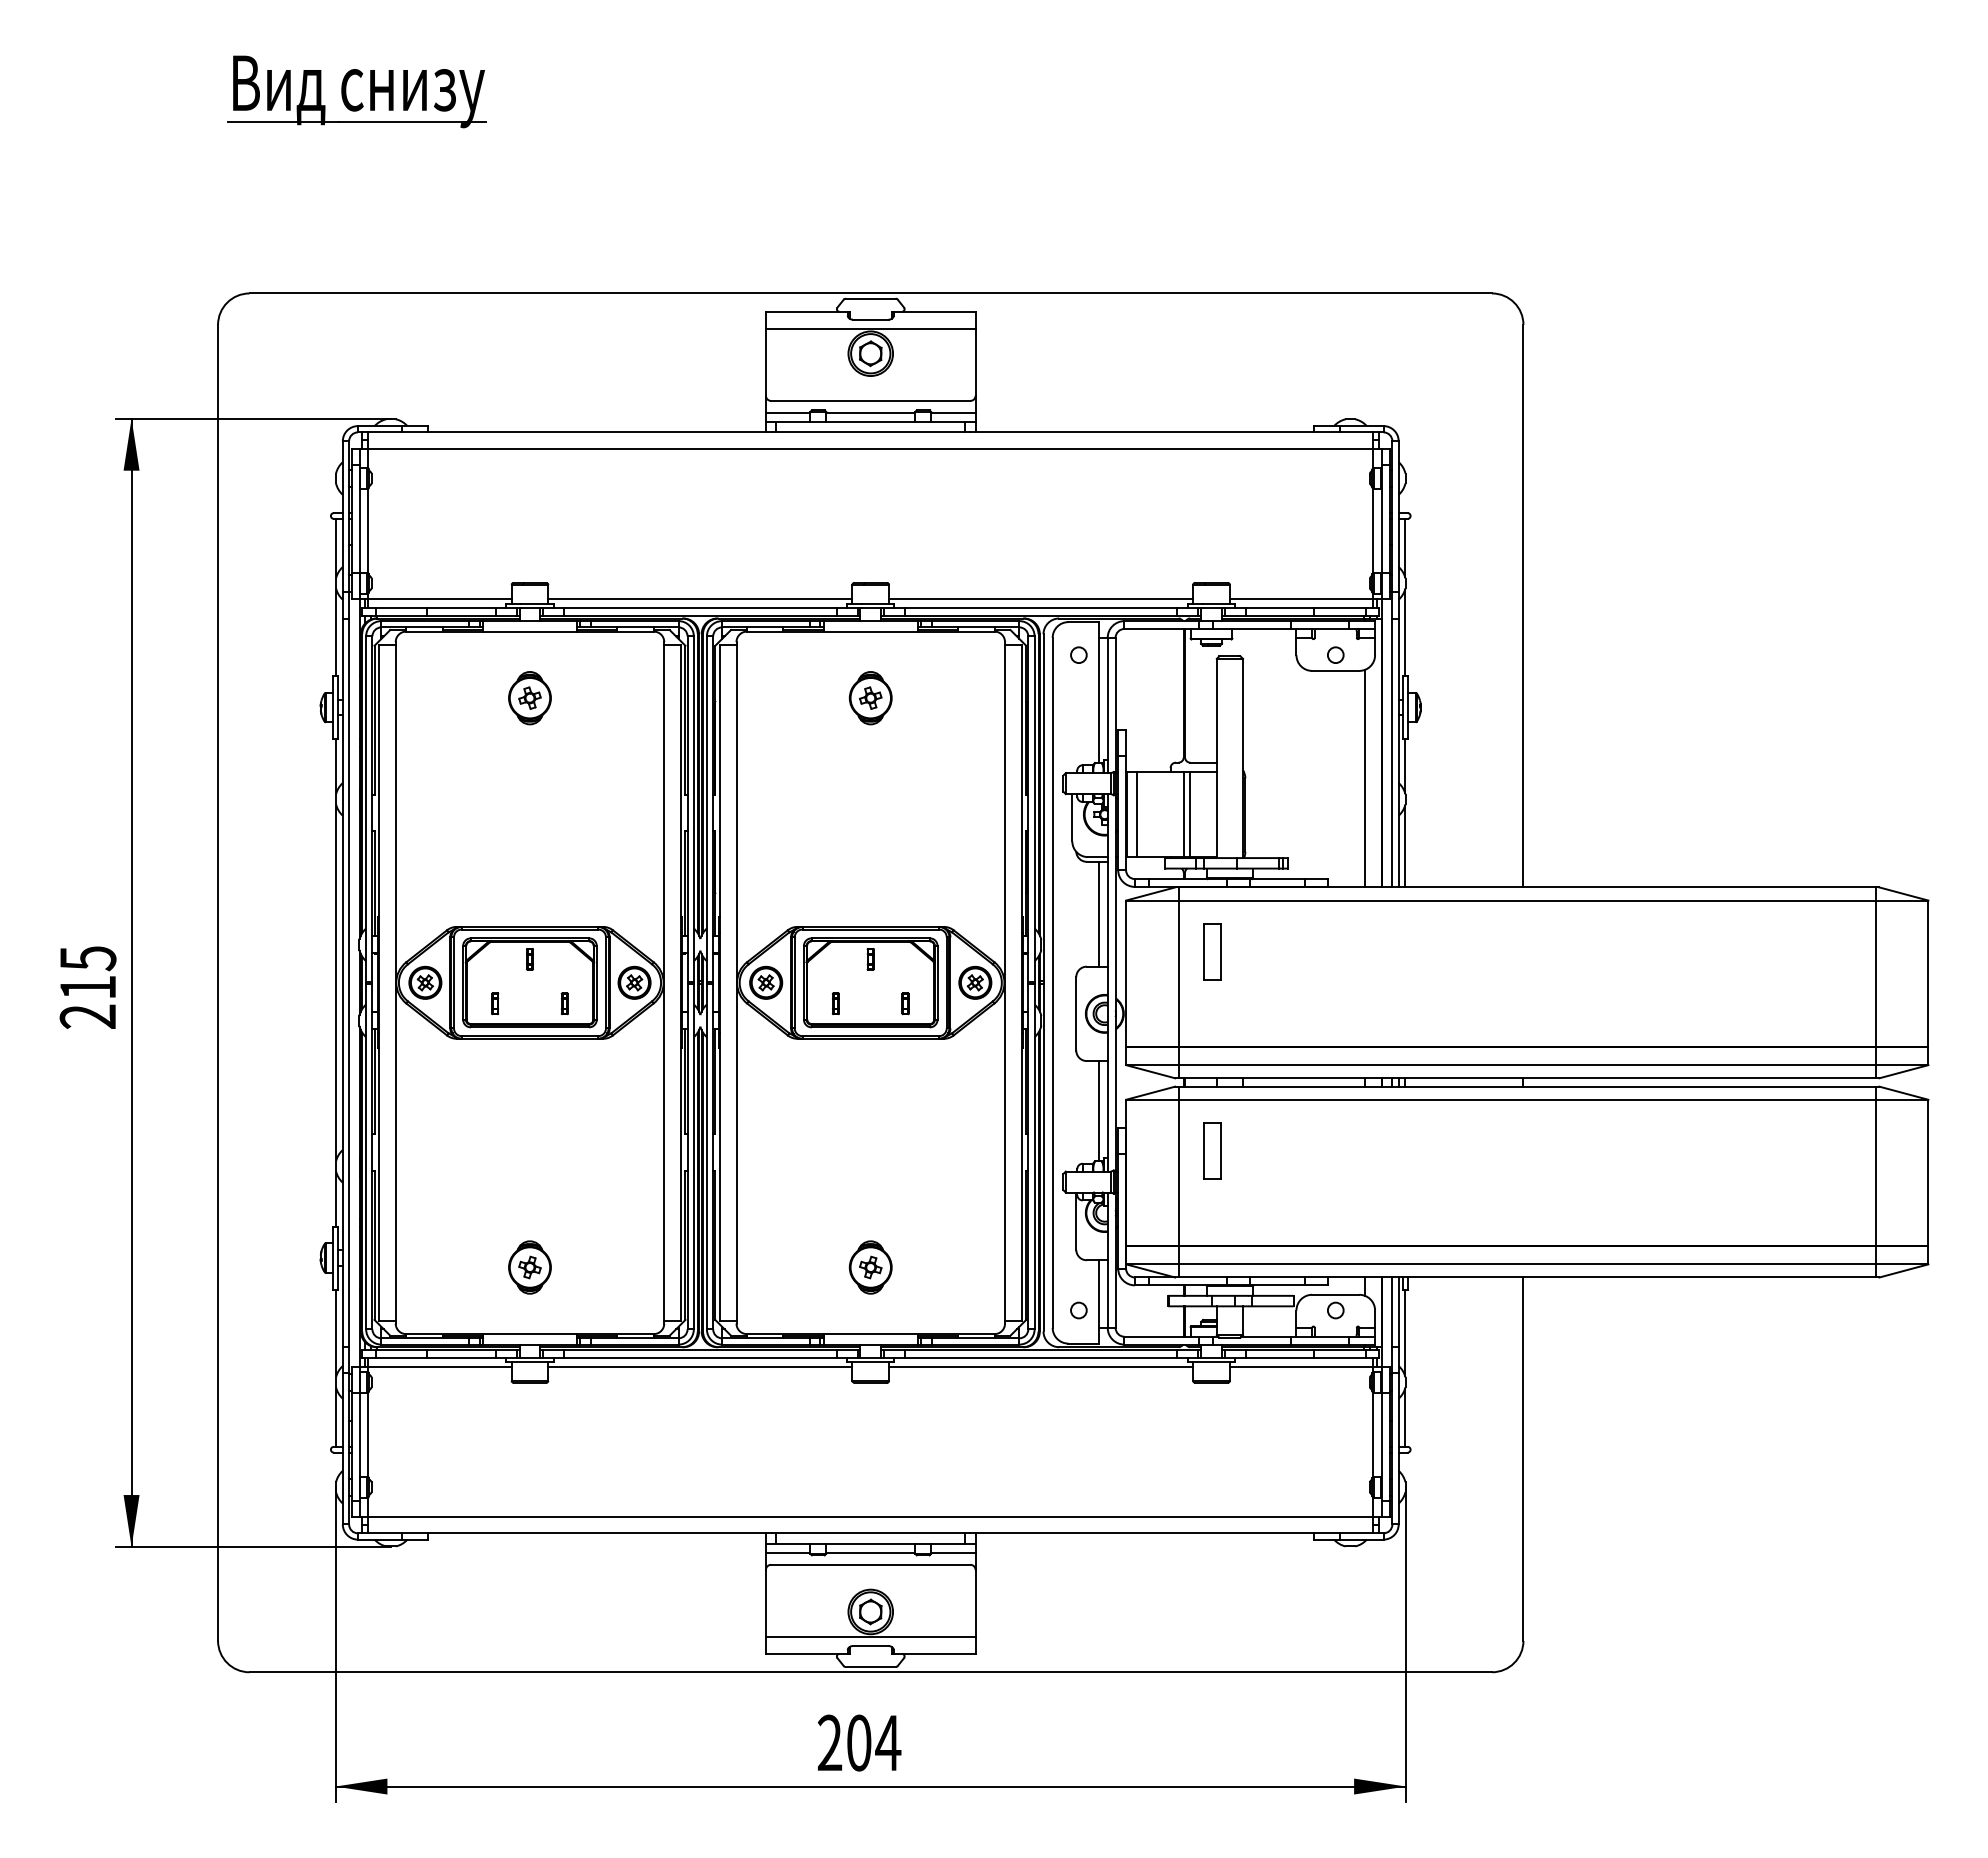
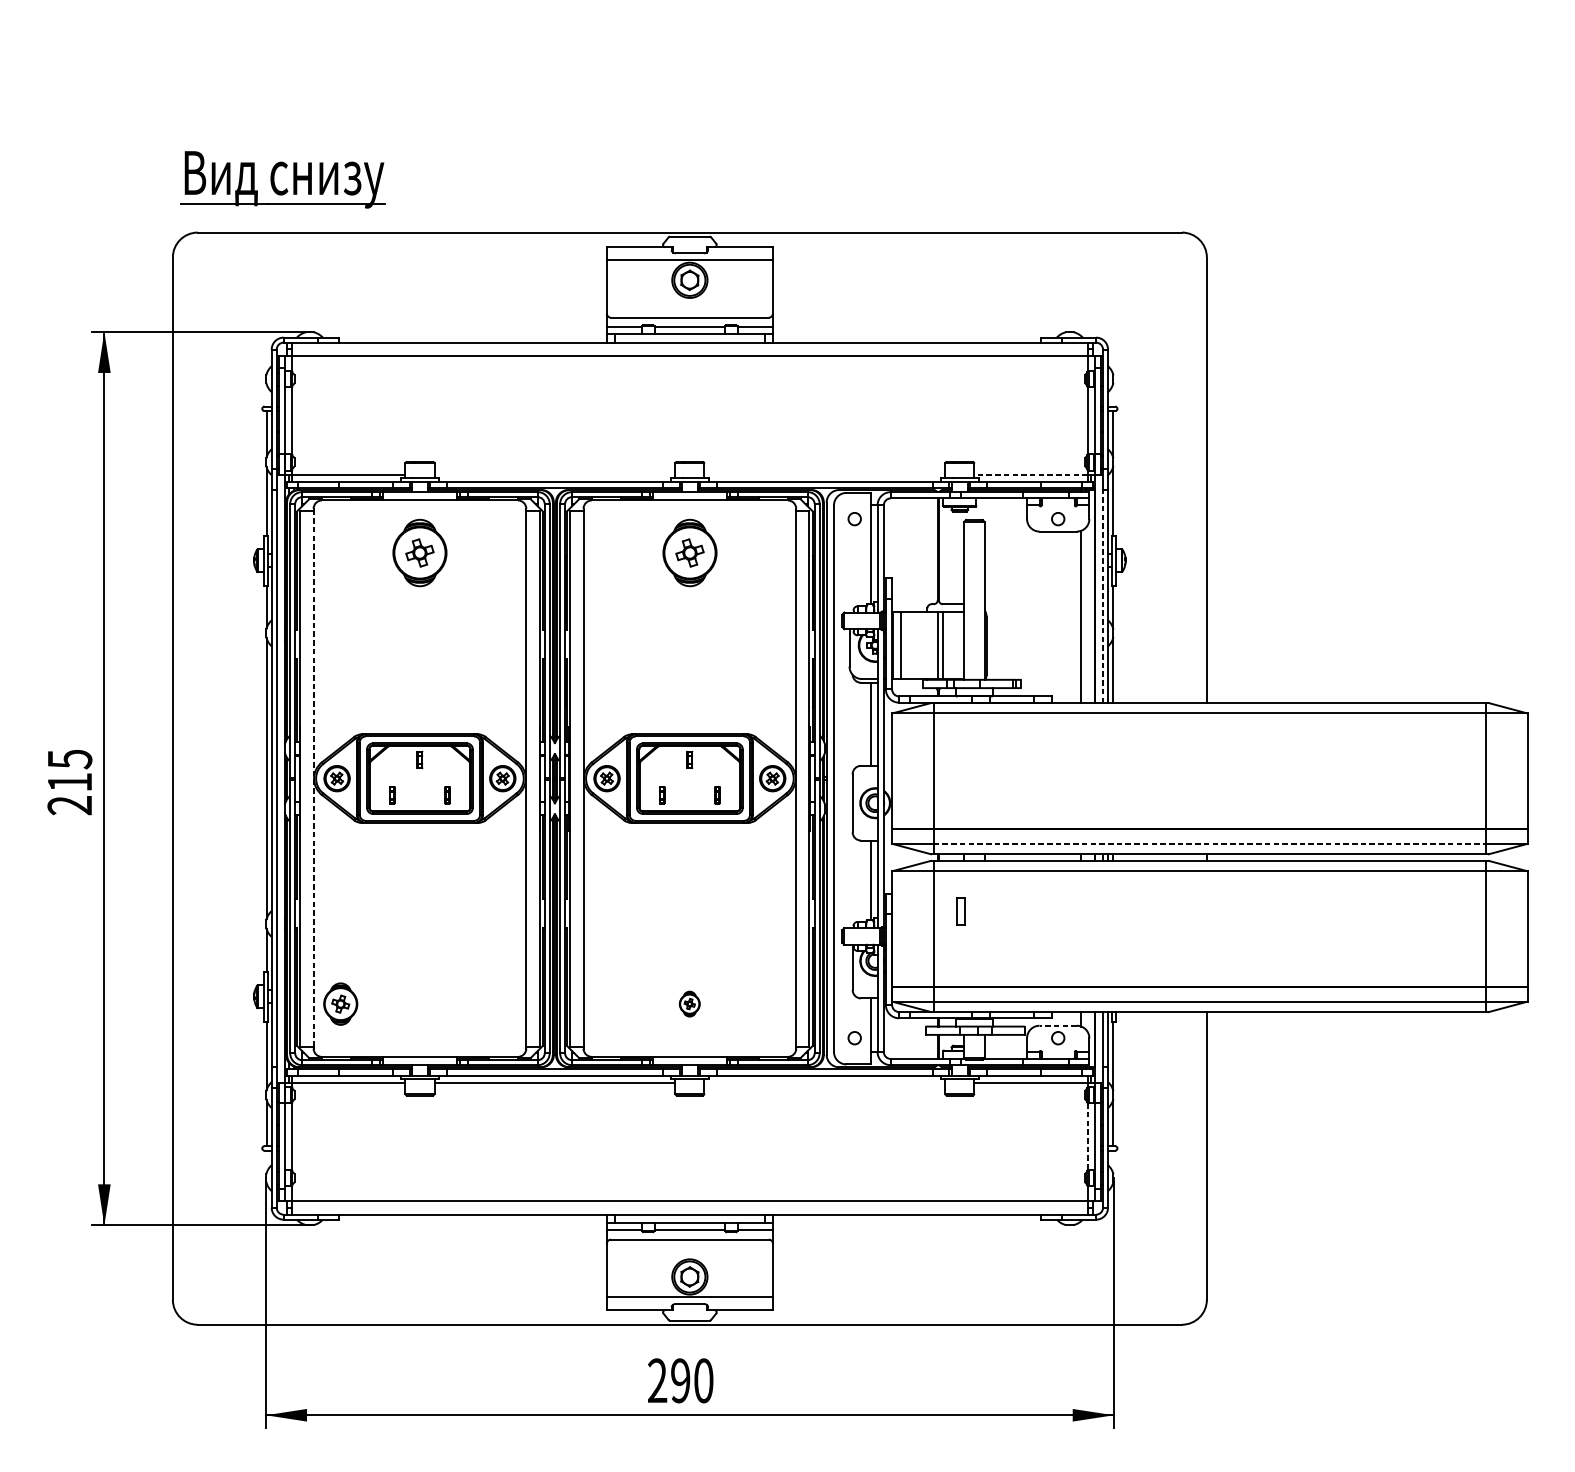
part: (346, 91) -> (274, 179), moved
line: (700, 599) -> (555, 475), removed
line: (1041, 599) -> (825, 475), removed
line: (1301, 599) -> (1031, 475), solid -> dashed
part: (529, 698) -> (419, 553), size x1.6
part: (870, 698) -> (689, 553), size x1.6
line: (1392, 752) -> (1103, 596), solid -> dashed
part: (1212, 951) -> (960, 753), removed
line: (395, 982) -> (313, 778), solid -> dashed
line: (1527, 1065) -> (1210, 844), solid -> dashed
part: (1212, 1150) -> (960, 911), size x0.6
part: (529, 1267) -> (340, 1004), moved
part: (870, 1267) -> (689, 1004), size x0.6
line: (1335, 1294) -> (1058, 1025), solid -> dashed
line: (1041, 1366) -> (825, 1082), removed
line: (1373, 1435) -> (1088, 1137), solid -> dashed
text: (874, 1742) -> (692, 1380), 204 -> 290

